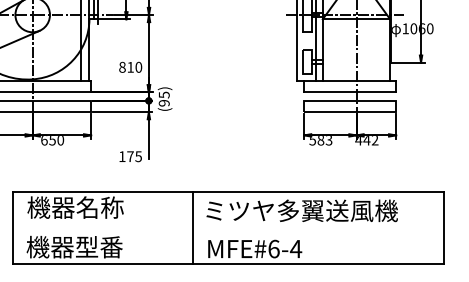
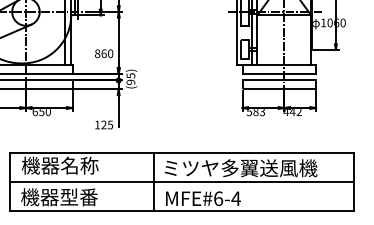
text: (130, 66) -> (104, 53), 810 -> 860
text: (130, 156) -> (104, 124), 175 -> 125
line: (228, 228) -> (182, 182), added

